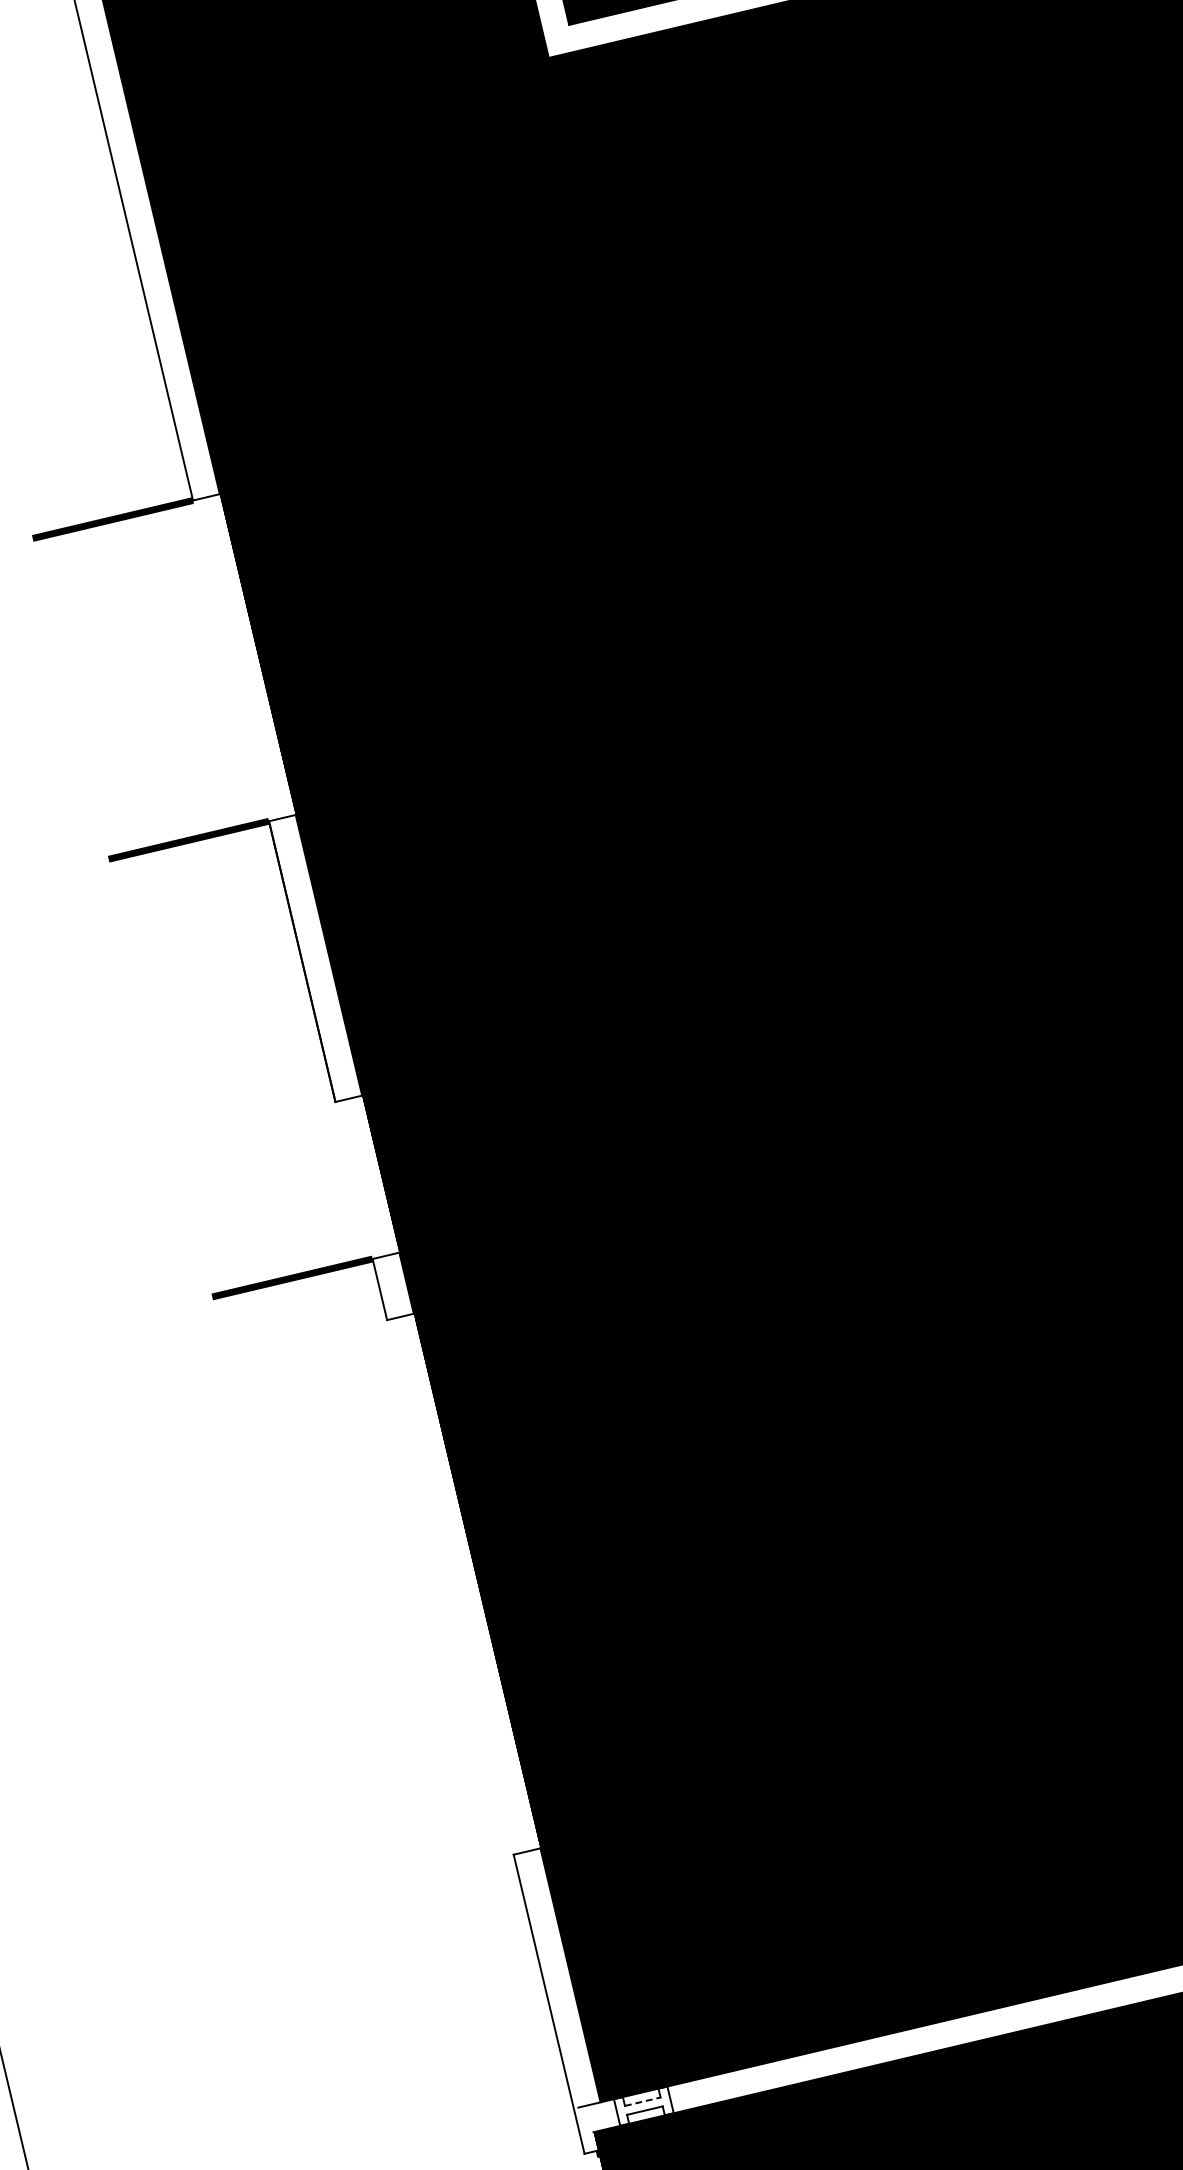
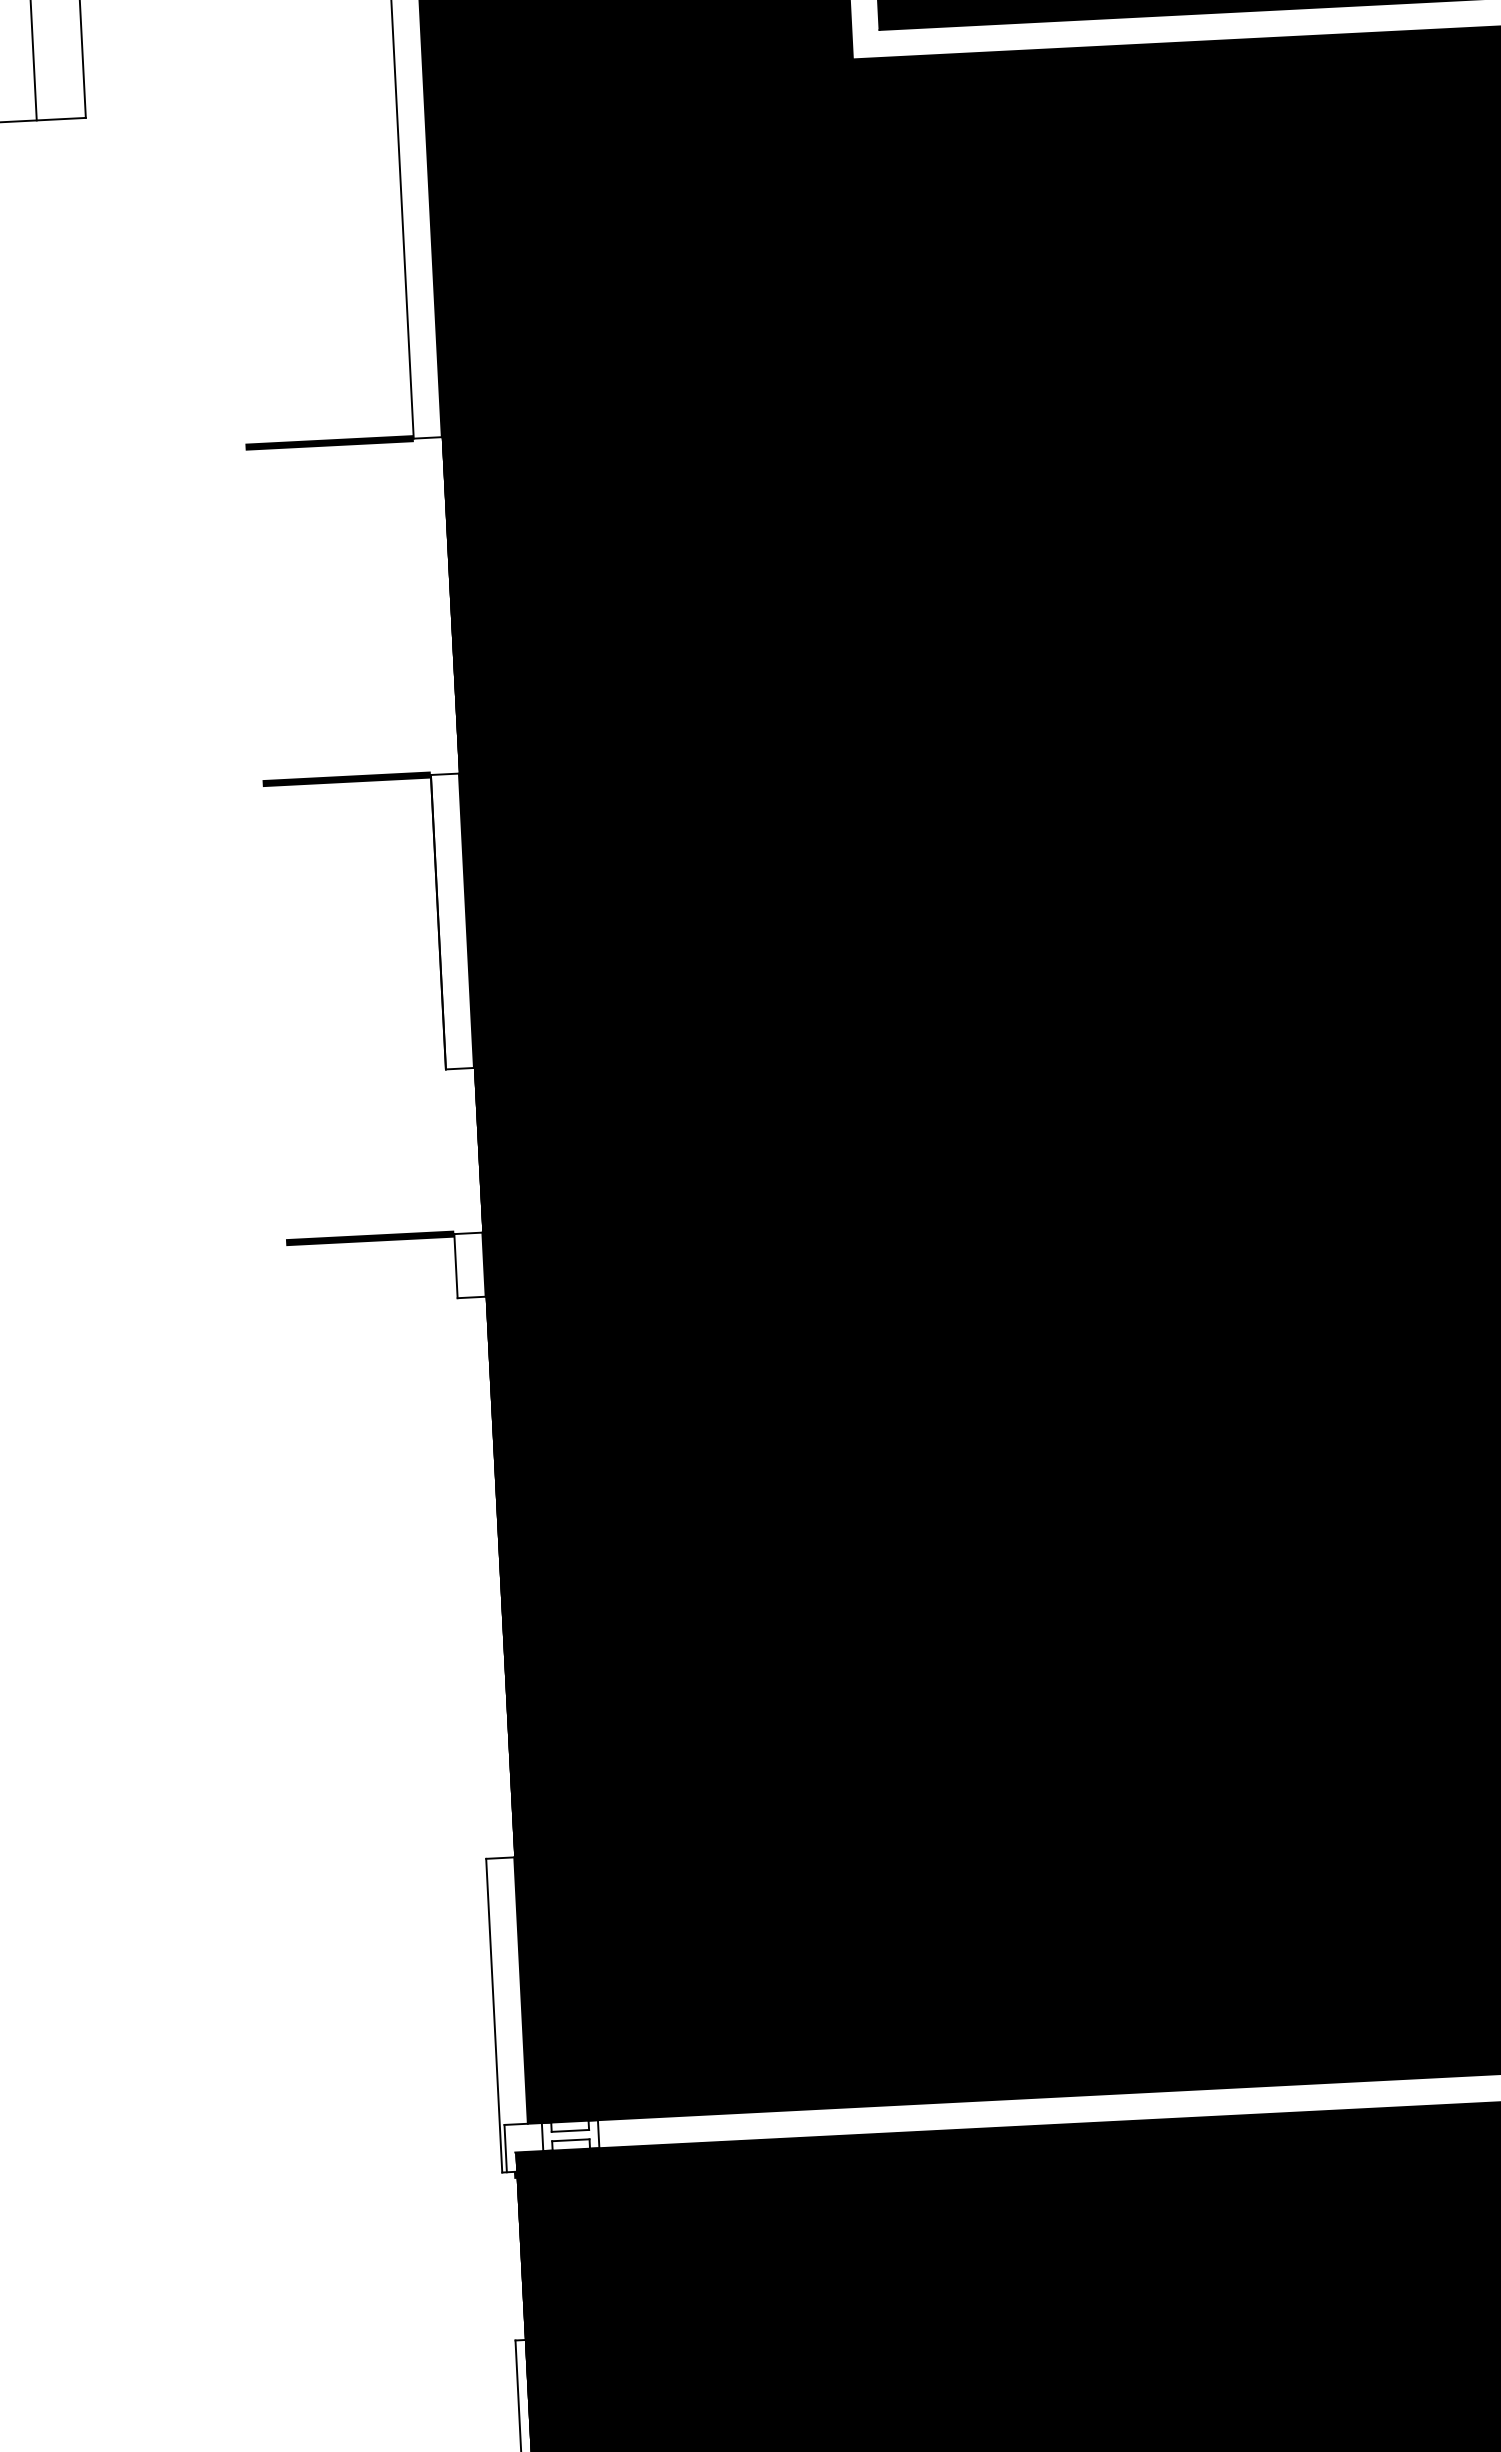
line: (642, 2101) -> (570, 2130), dashed -> solid
line: (583, 2130) -> (505, 2148), added

